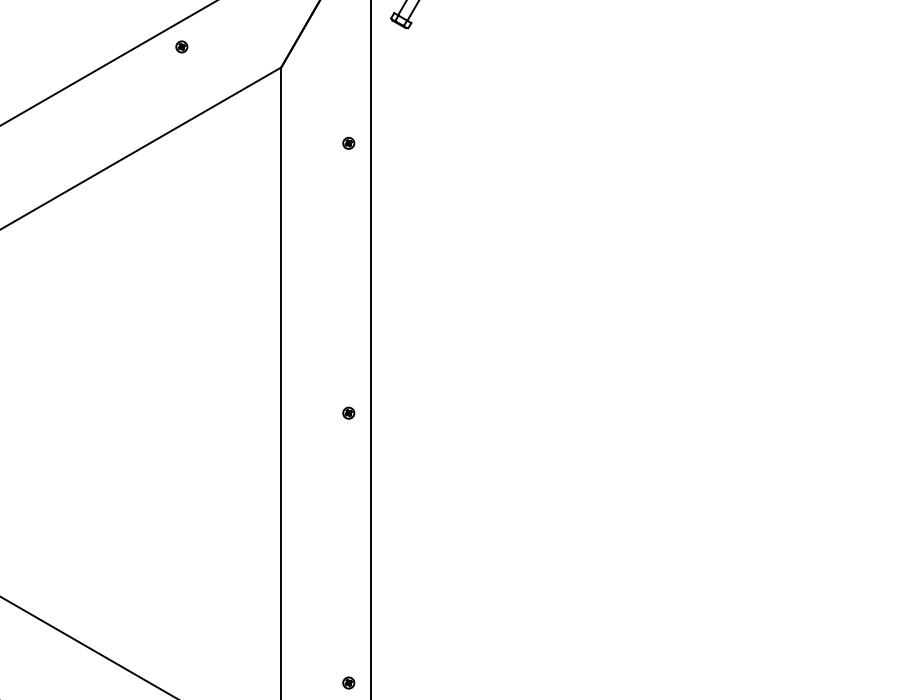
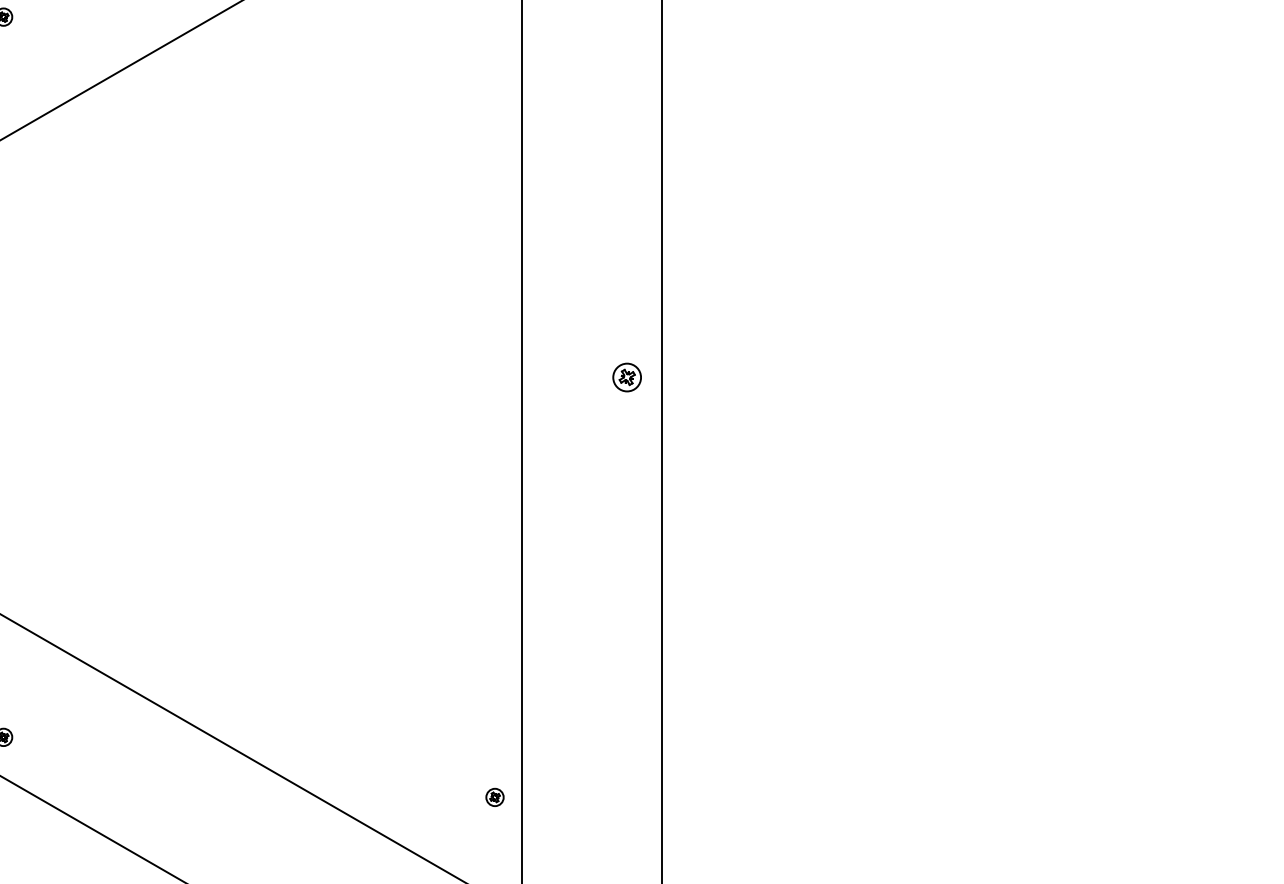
part: (348, 412) -> (626, 376), size x1.6
part: (348, 682) -> (494, 796), moved

